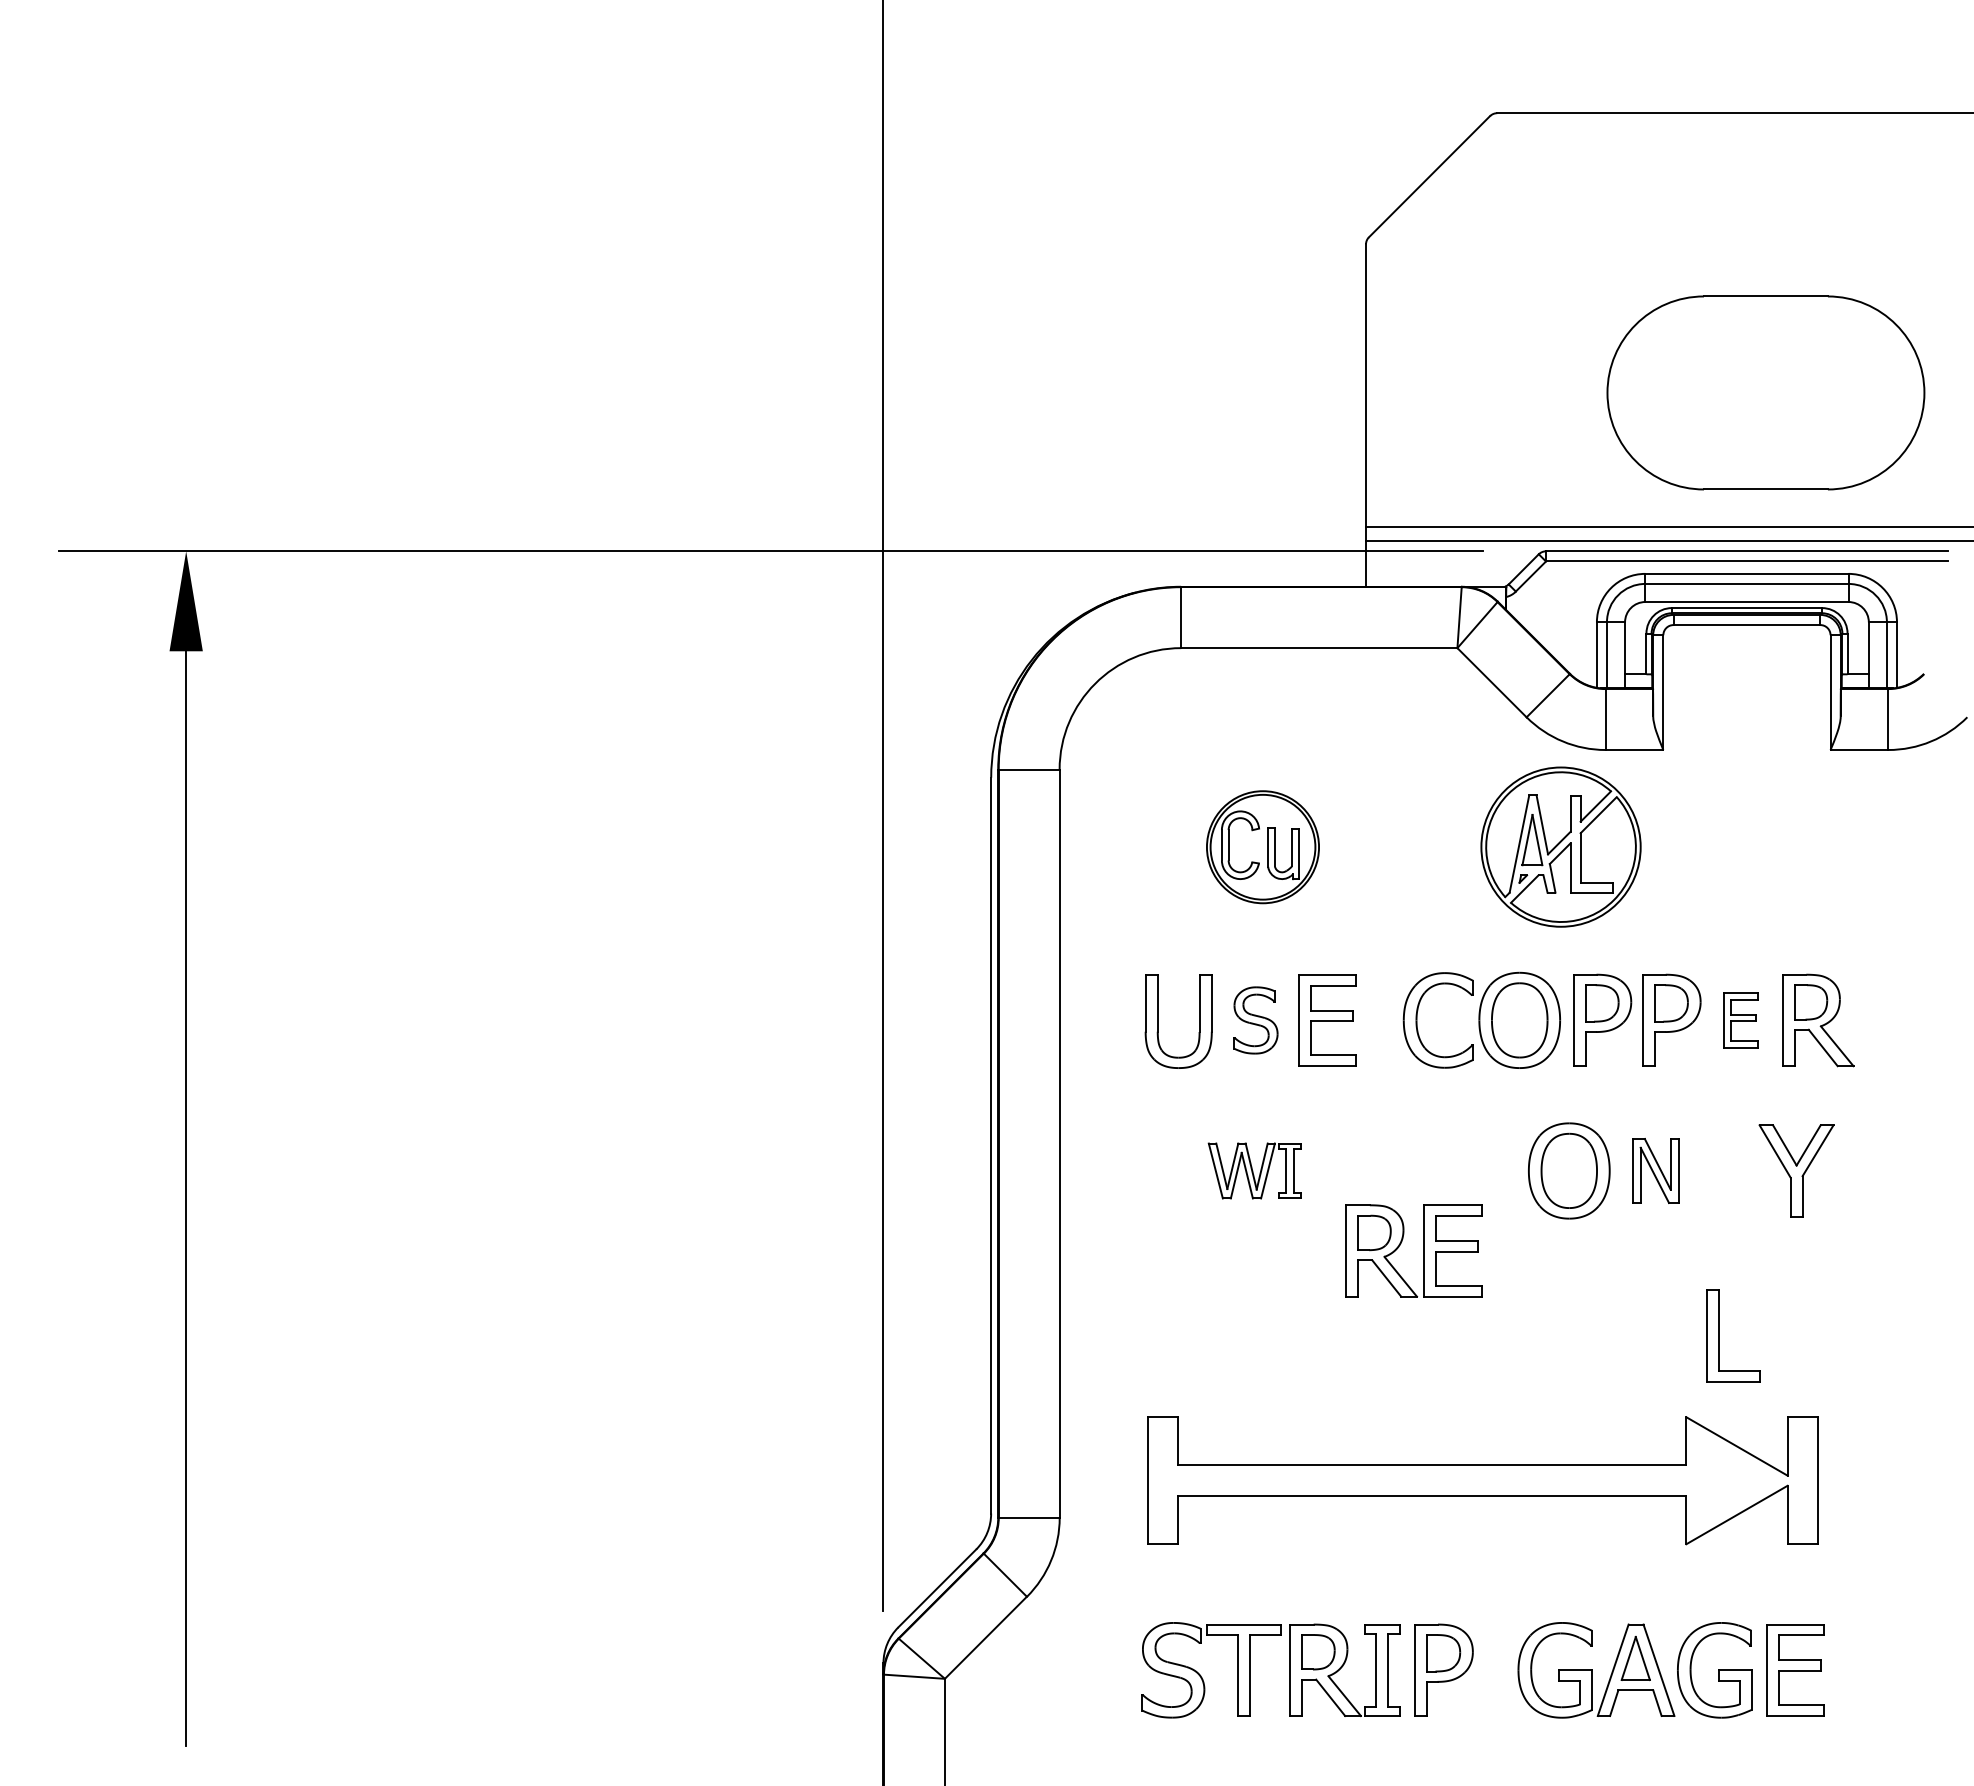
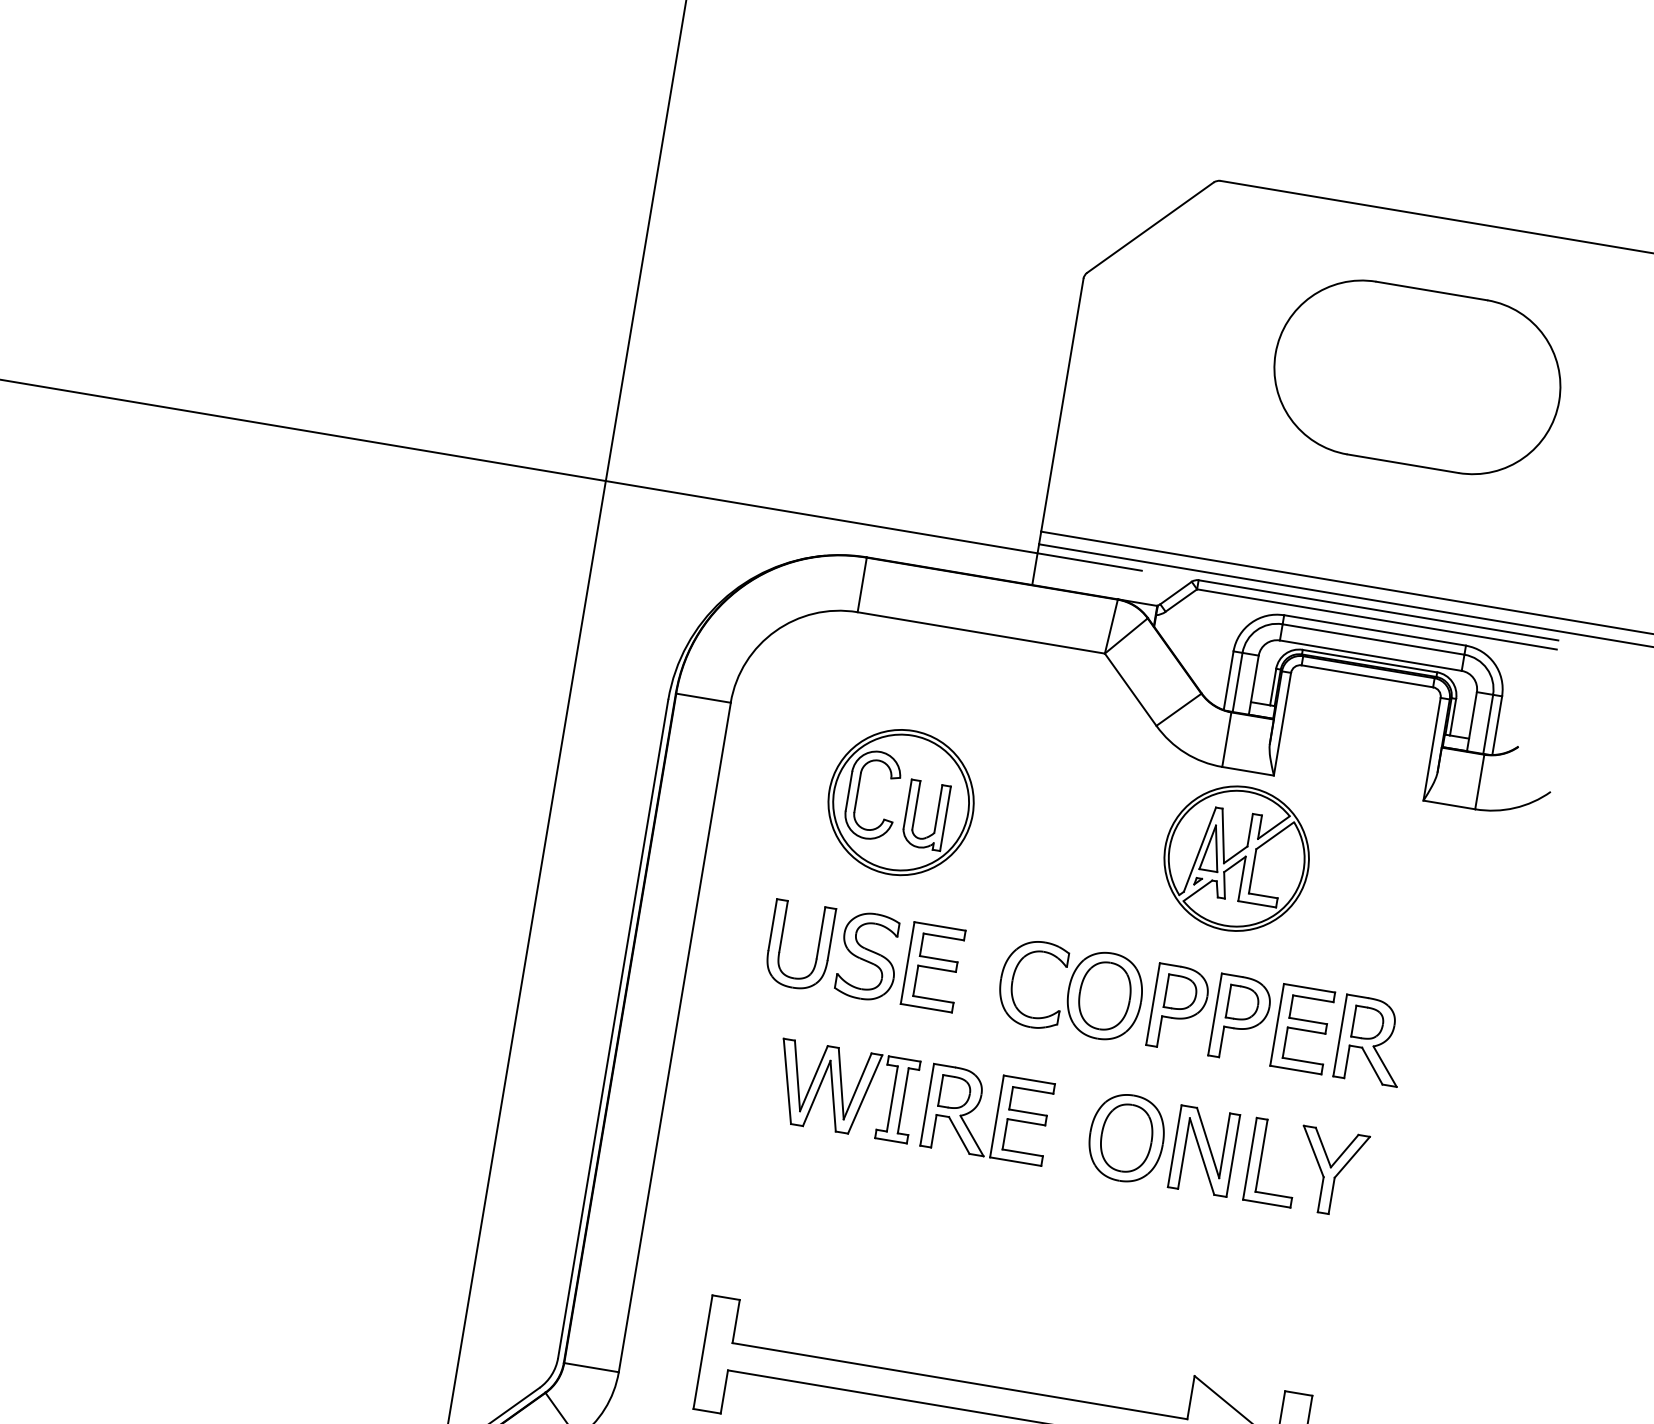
part: (1765, 392) -> (1417, 376), moved
part: (1560, 846) -> (1236, 858), moved
part: (1262, 847) -> (900, 802), size x1.43
part: (1255, 1020) -> (868, 956), size x1.43
part: (1740, 1020) -> (1302, 1029), size x1.67
part: (1254, 1170) -> (845, 1090), size x1.67
part: (1655, 1170) -> (1203, 1150), size x1.43
part: (1423, 1250) -> (996, 1115), moved
part: (1719, 1335) -> (1261, 1160), moved

